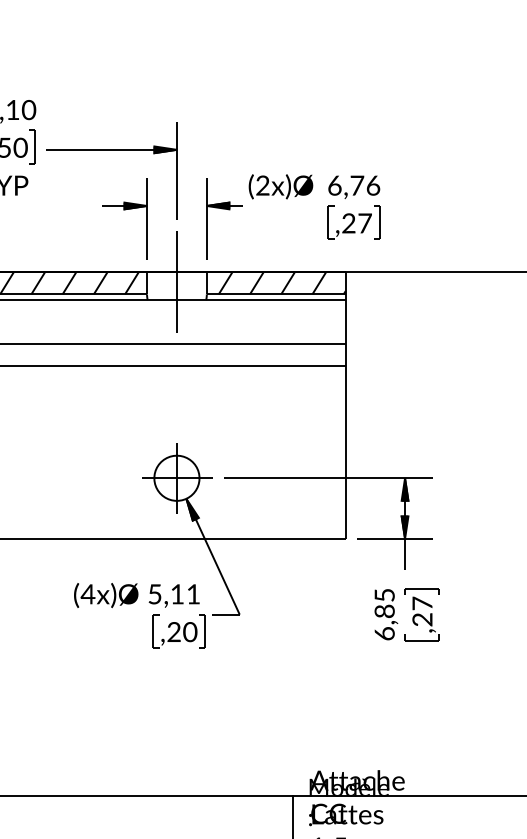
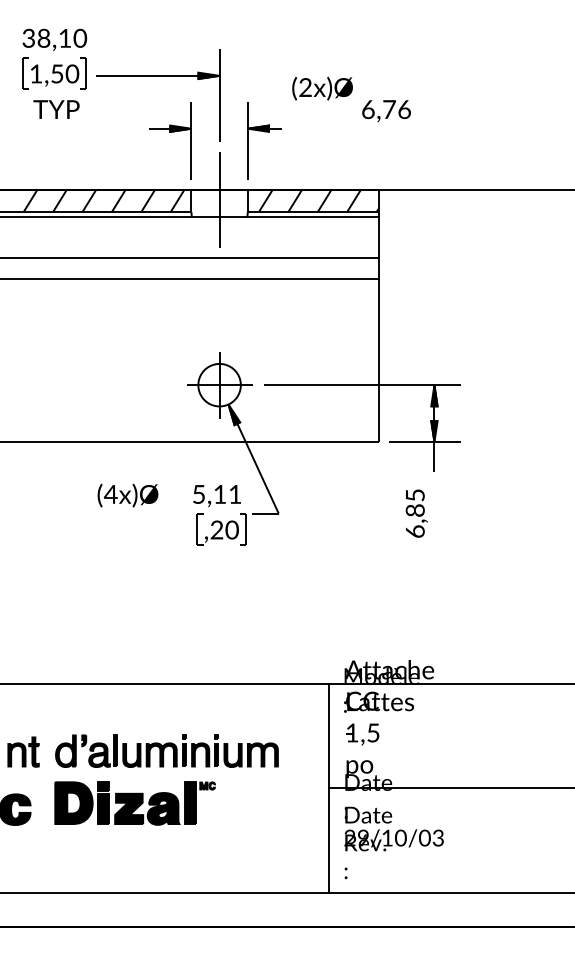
text: (280, 186) -> (322, 88), moved
part: (354, 222) -> (386, 144), removed
text: (105, 595) -> (127, 495), moved
part: (421, 614) -> (449, 513), removed

